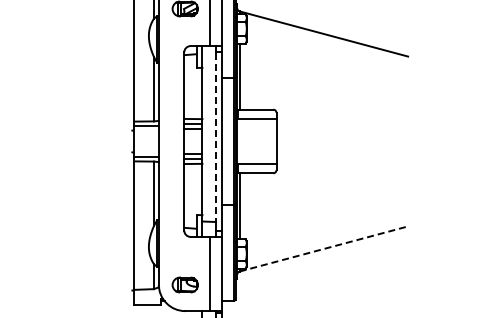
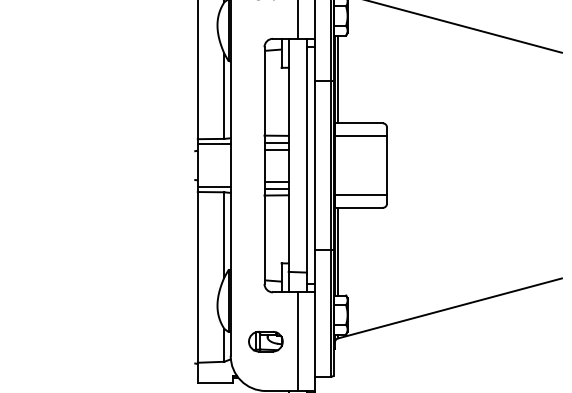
line: (216, 138) -> (307, 161), dashed -> solid
line: (324, 248) -> (450, 307), dashed -> solid
part: (184, 284) -> (264, 341), moved

